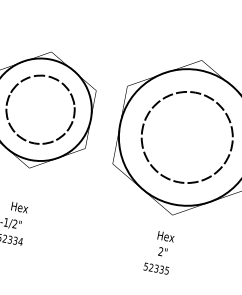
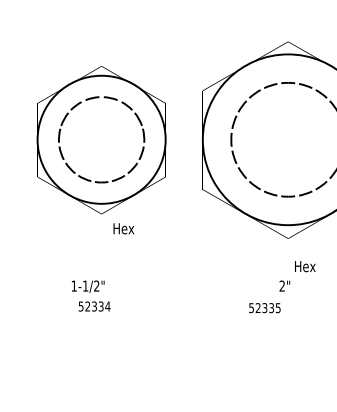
text: (19, 207) -> (123, 228), moved
text: (166, 236) -> (305, 266), moved
text: (156, 268) -> (264, 308), moved

